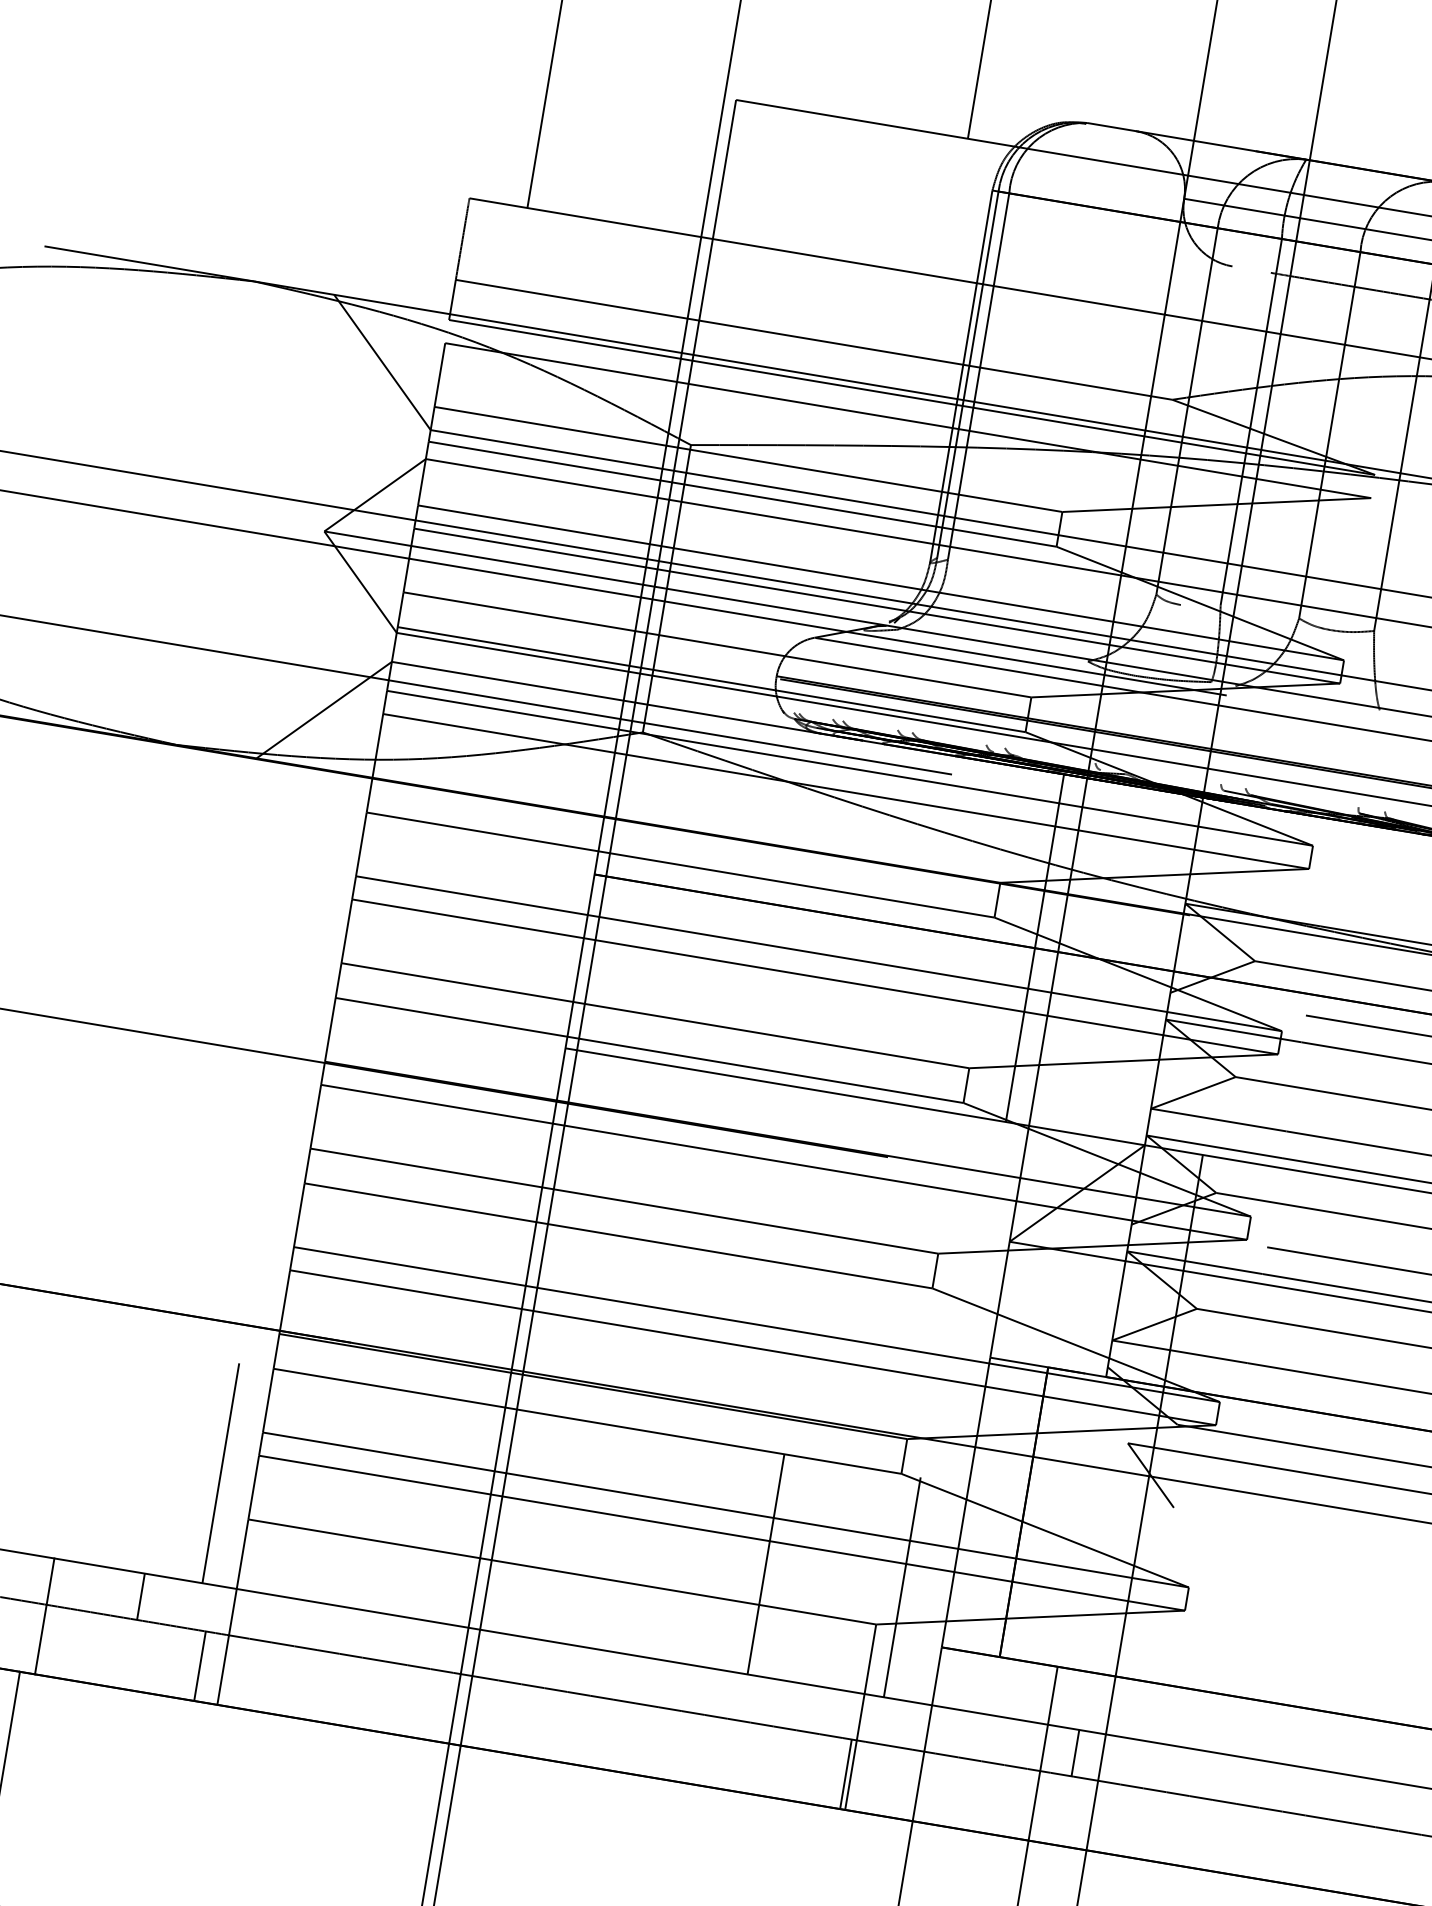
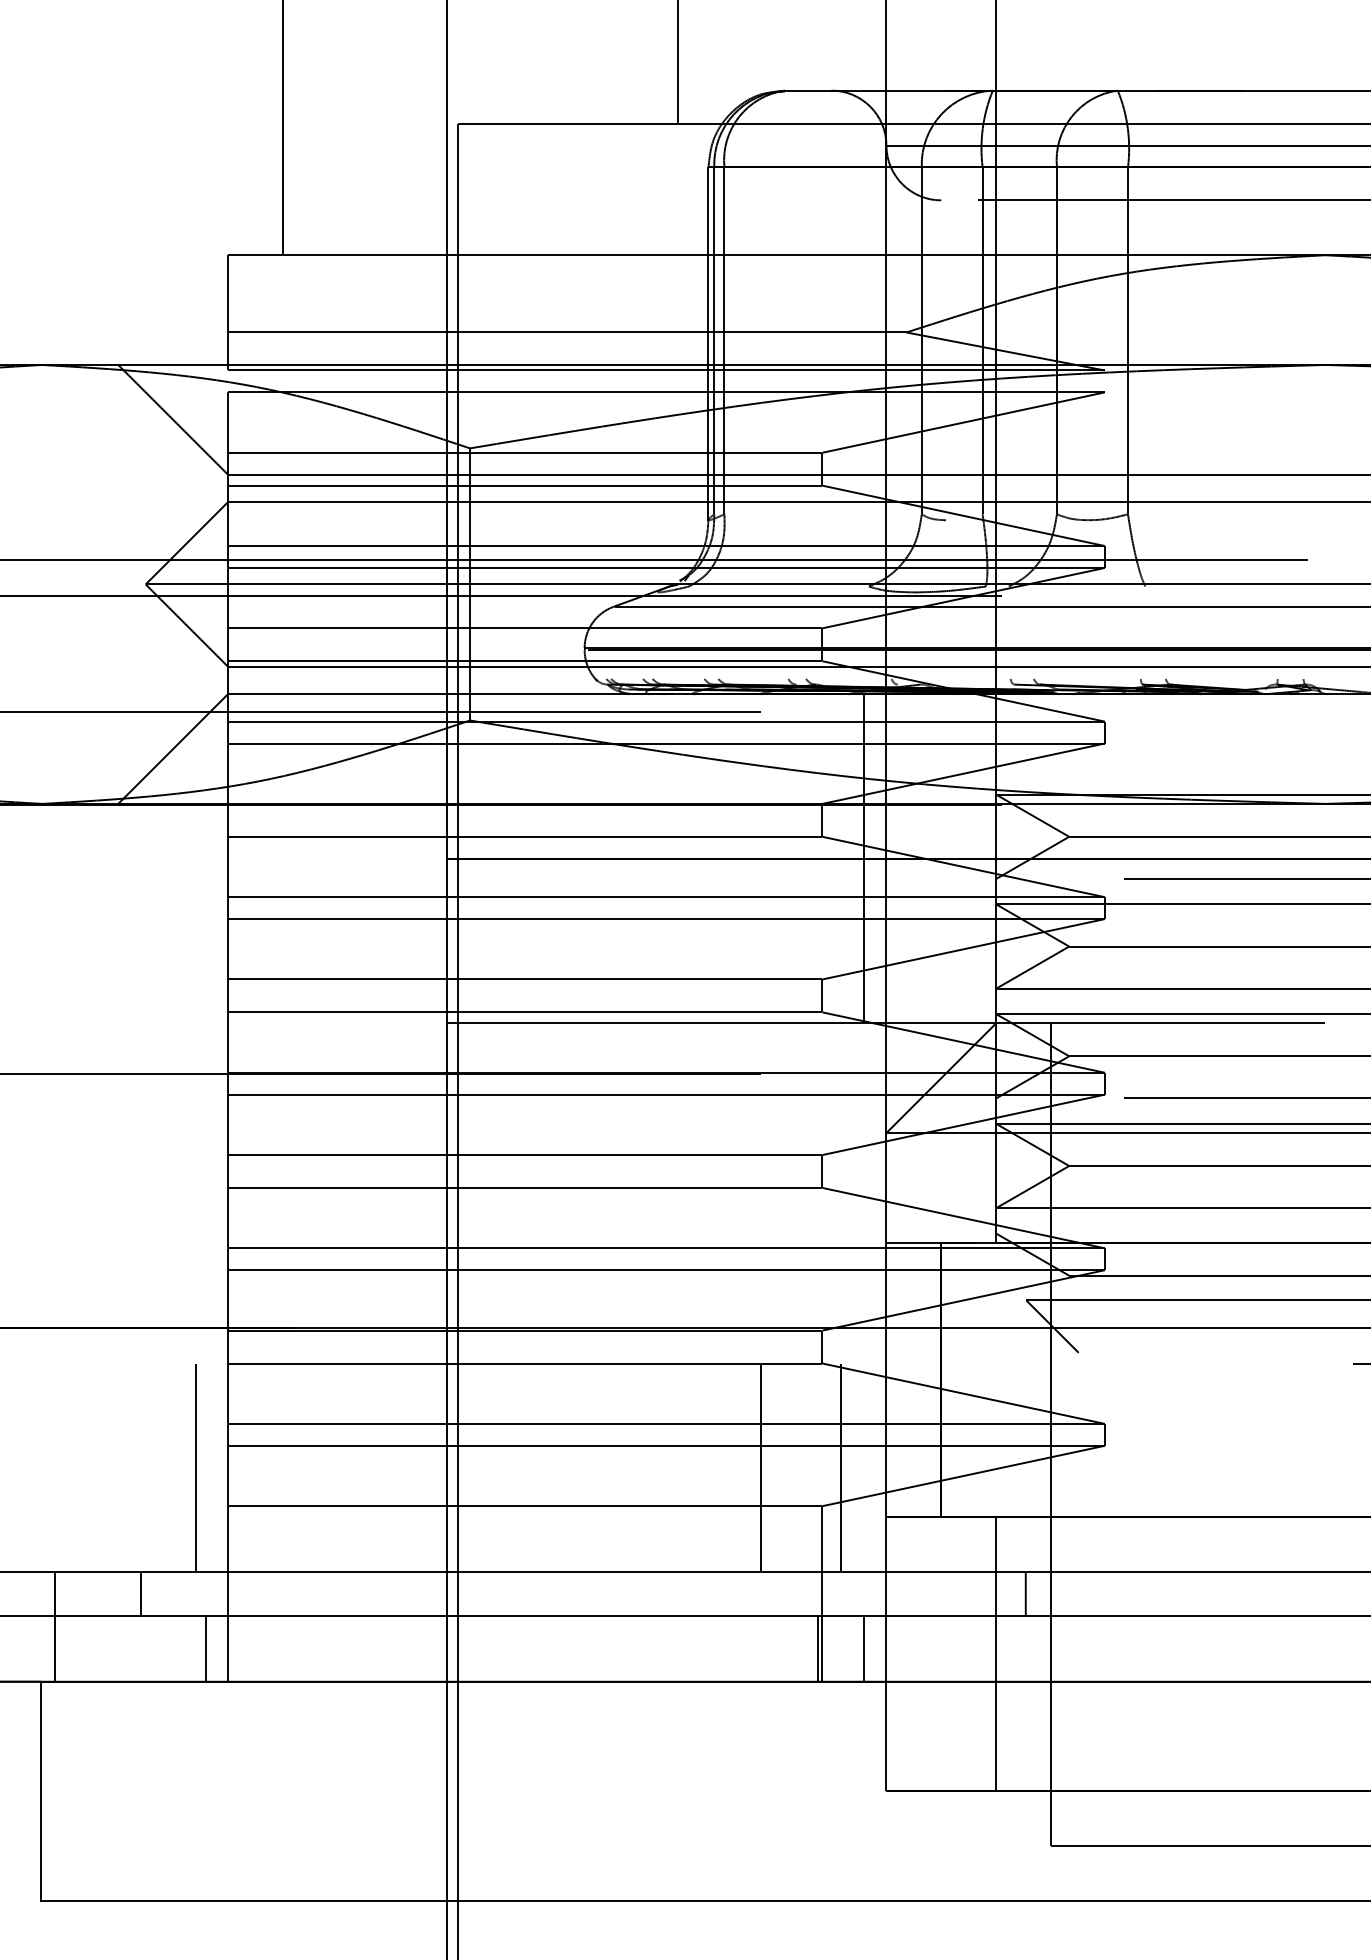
line: (765, 1564) -> (760, 1467), moved
line: (895, 1782) -> (864, 1648), added

